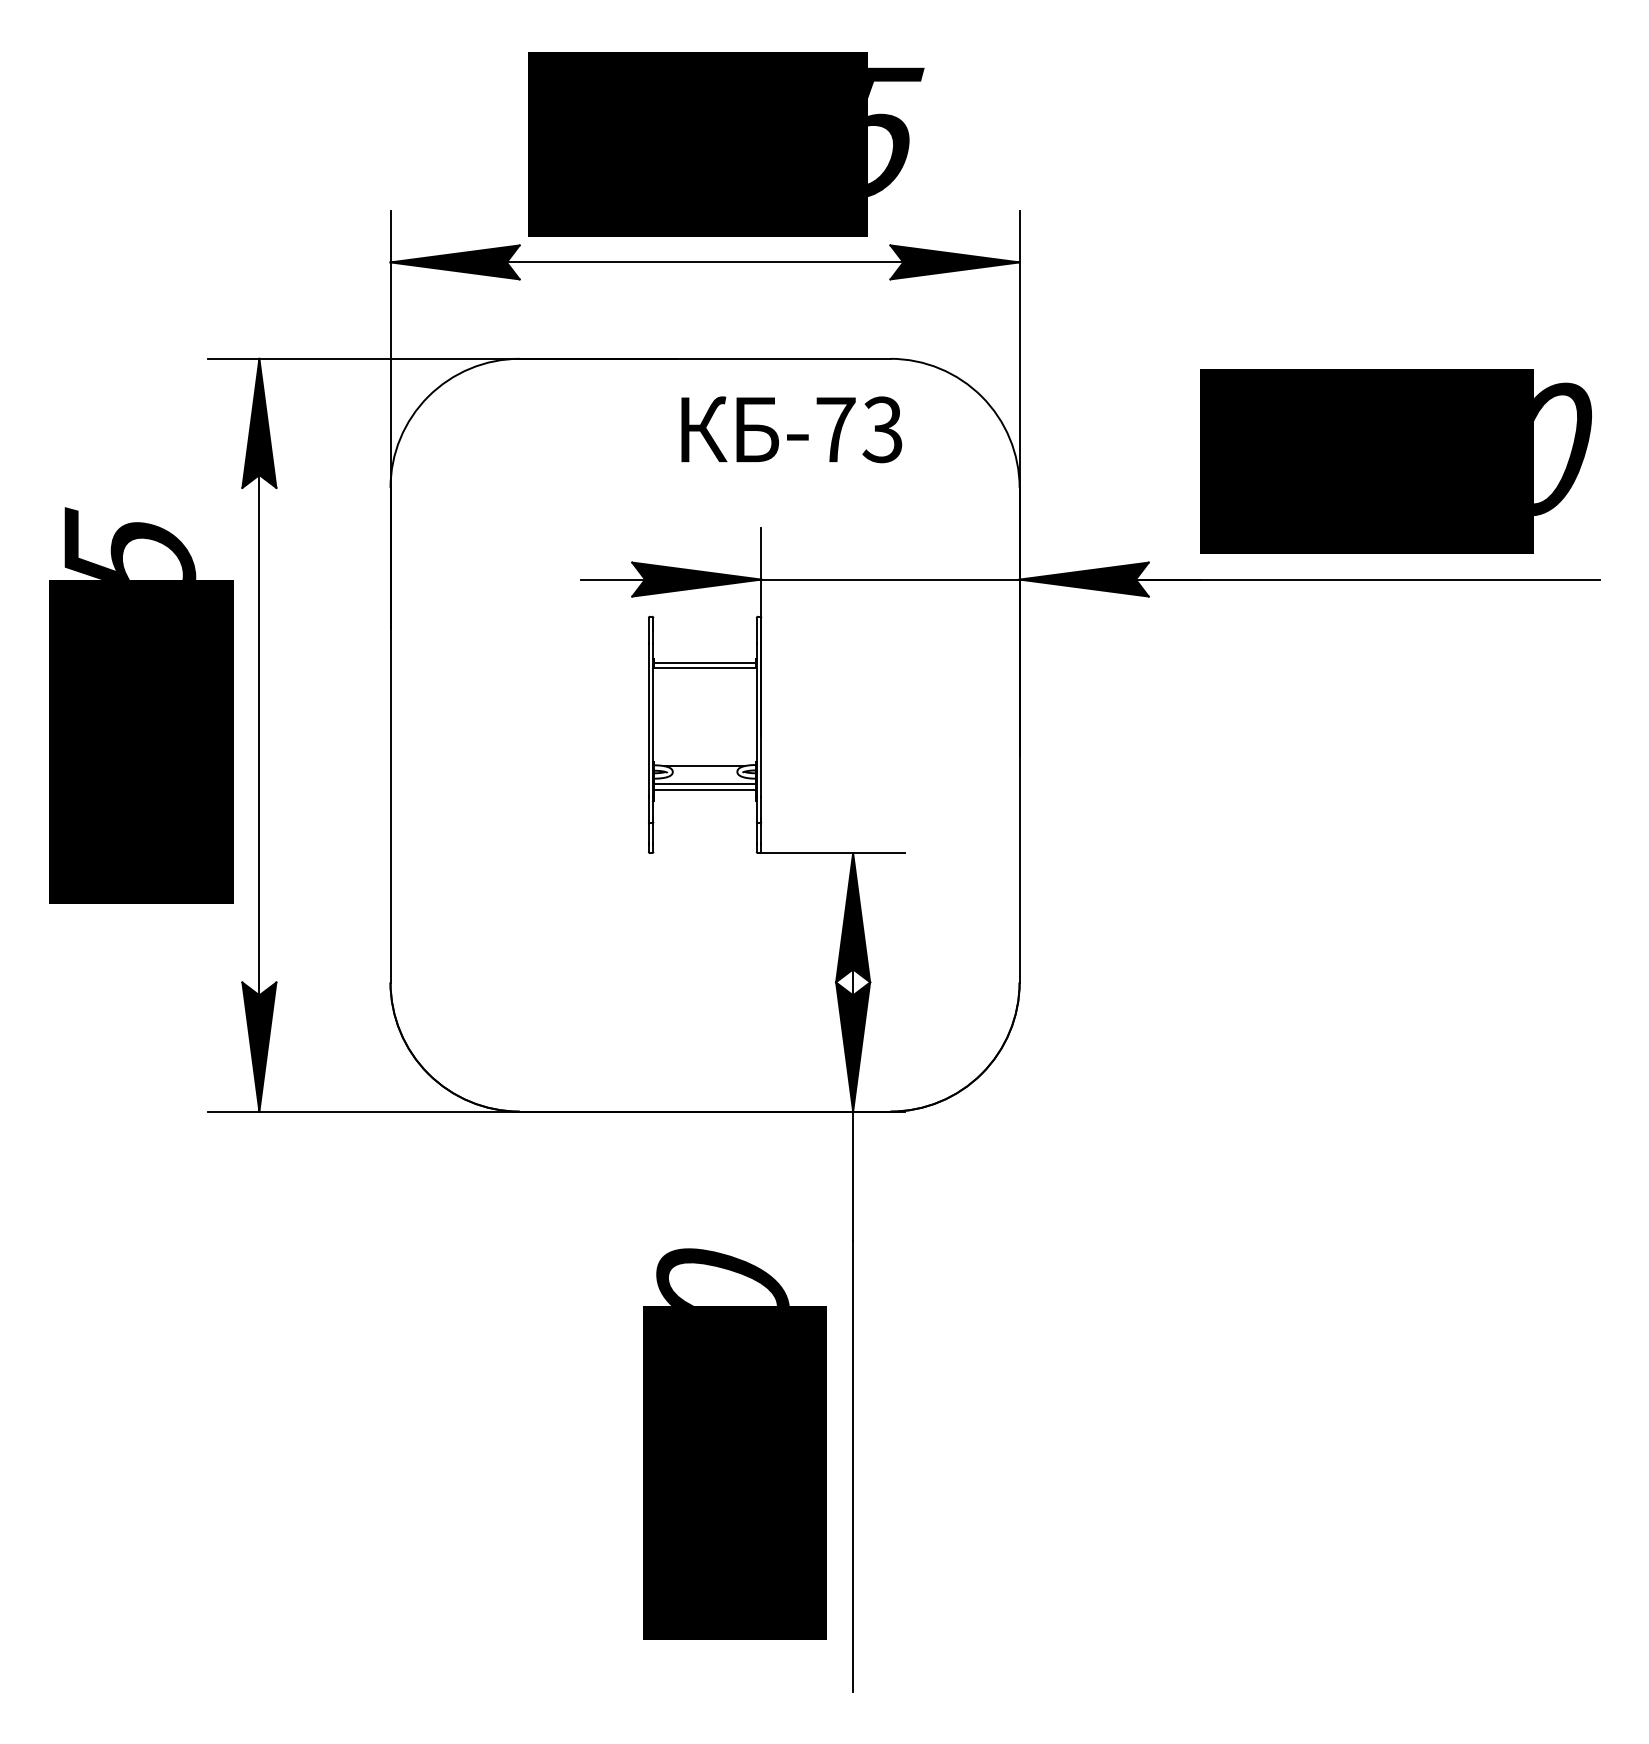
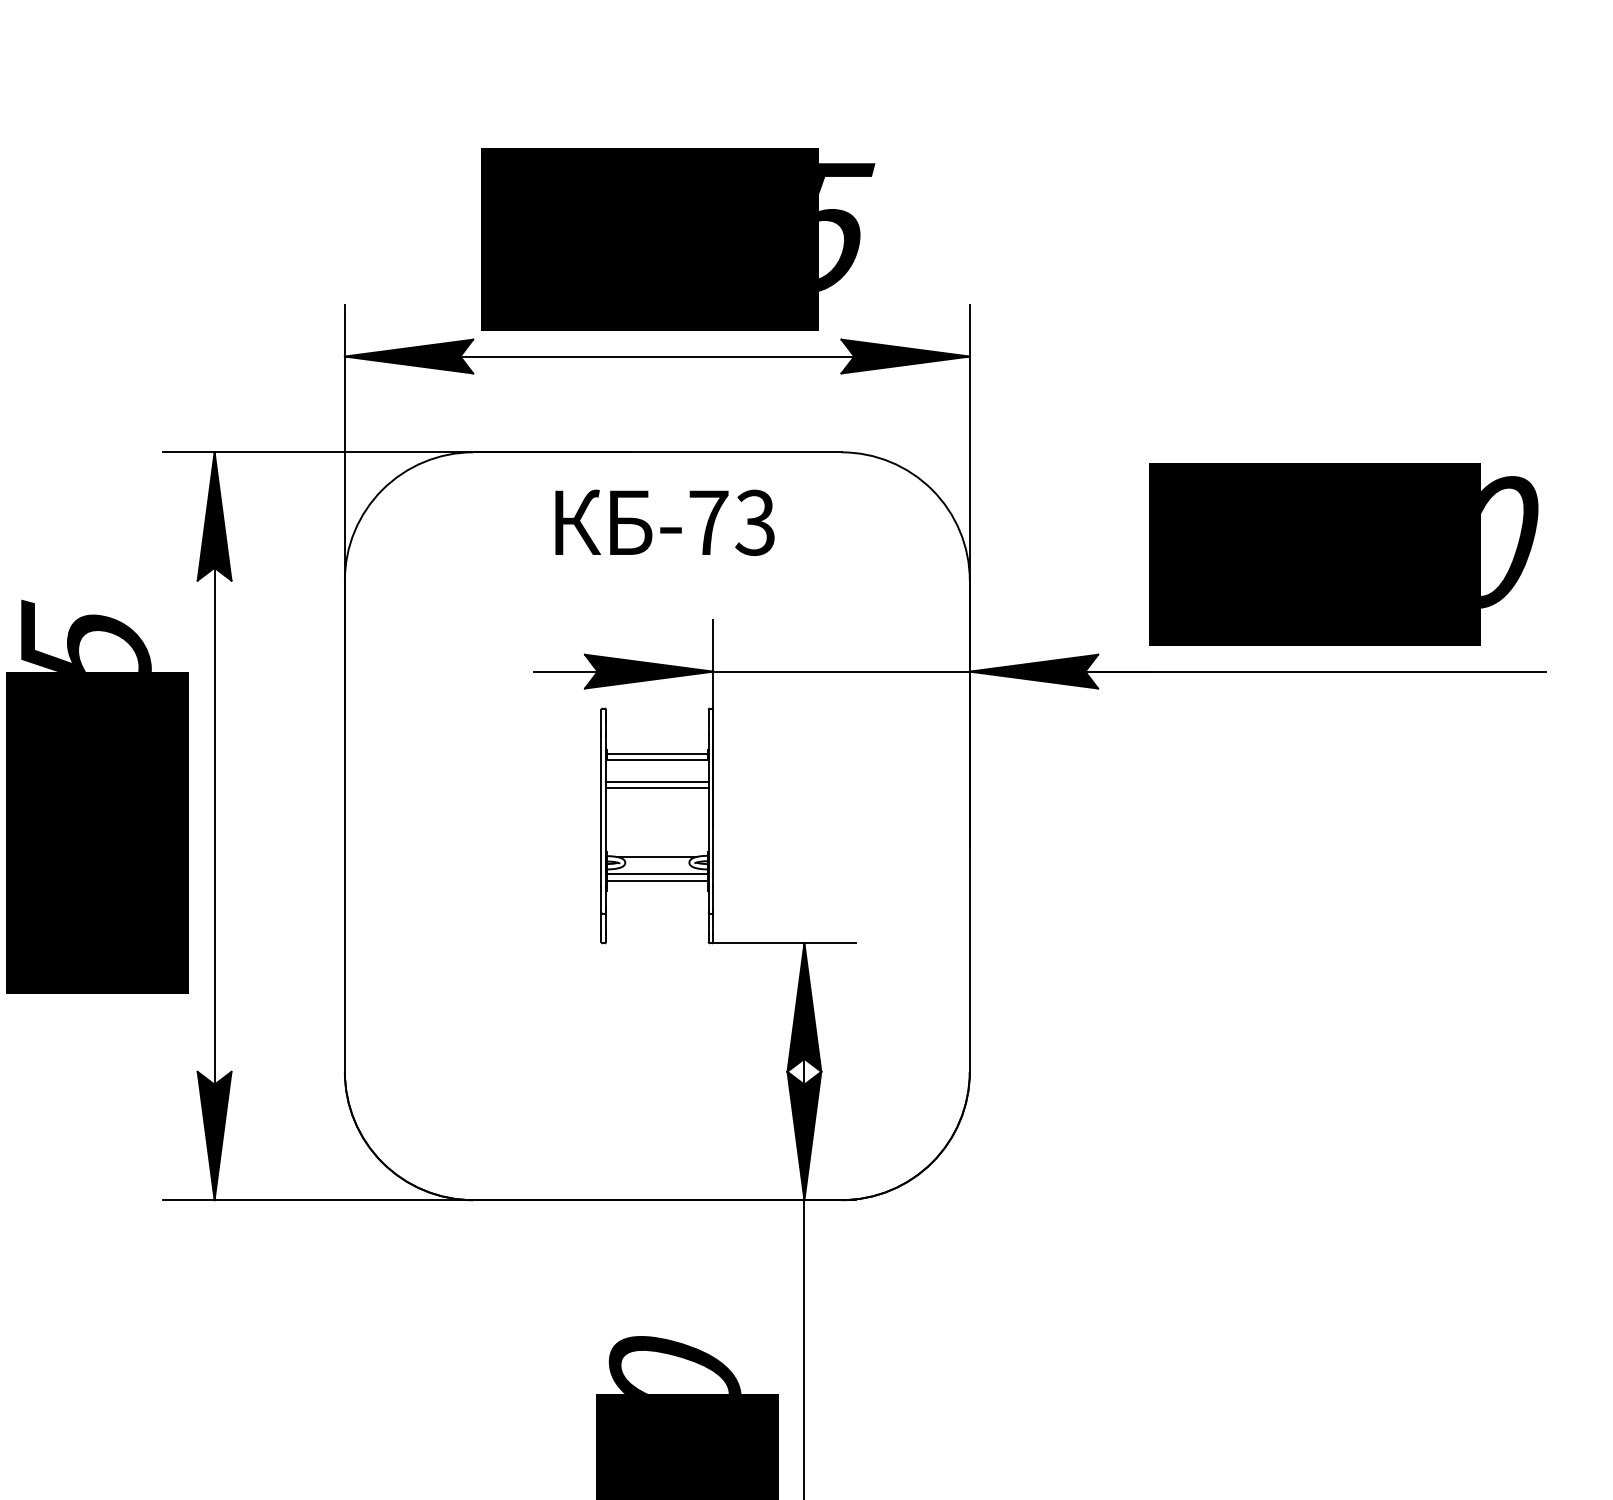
text: (791, 429) -> (664, 522), moved
line: (704, 690) -> (656, 781), added
line: (704, 696) -> (656, 787), added

